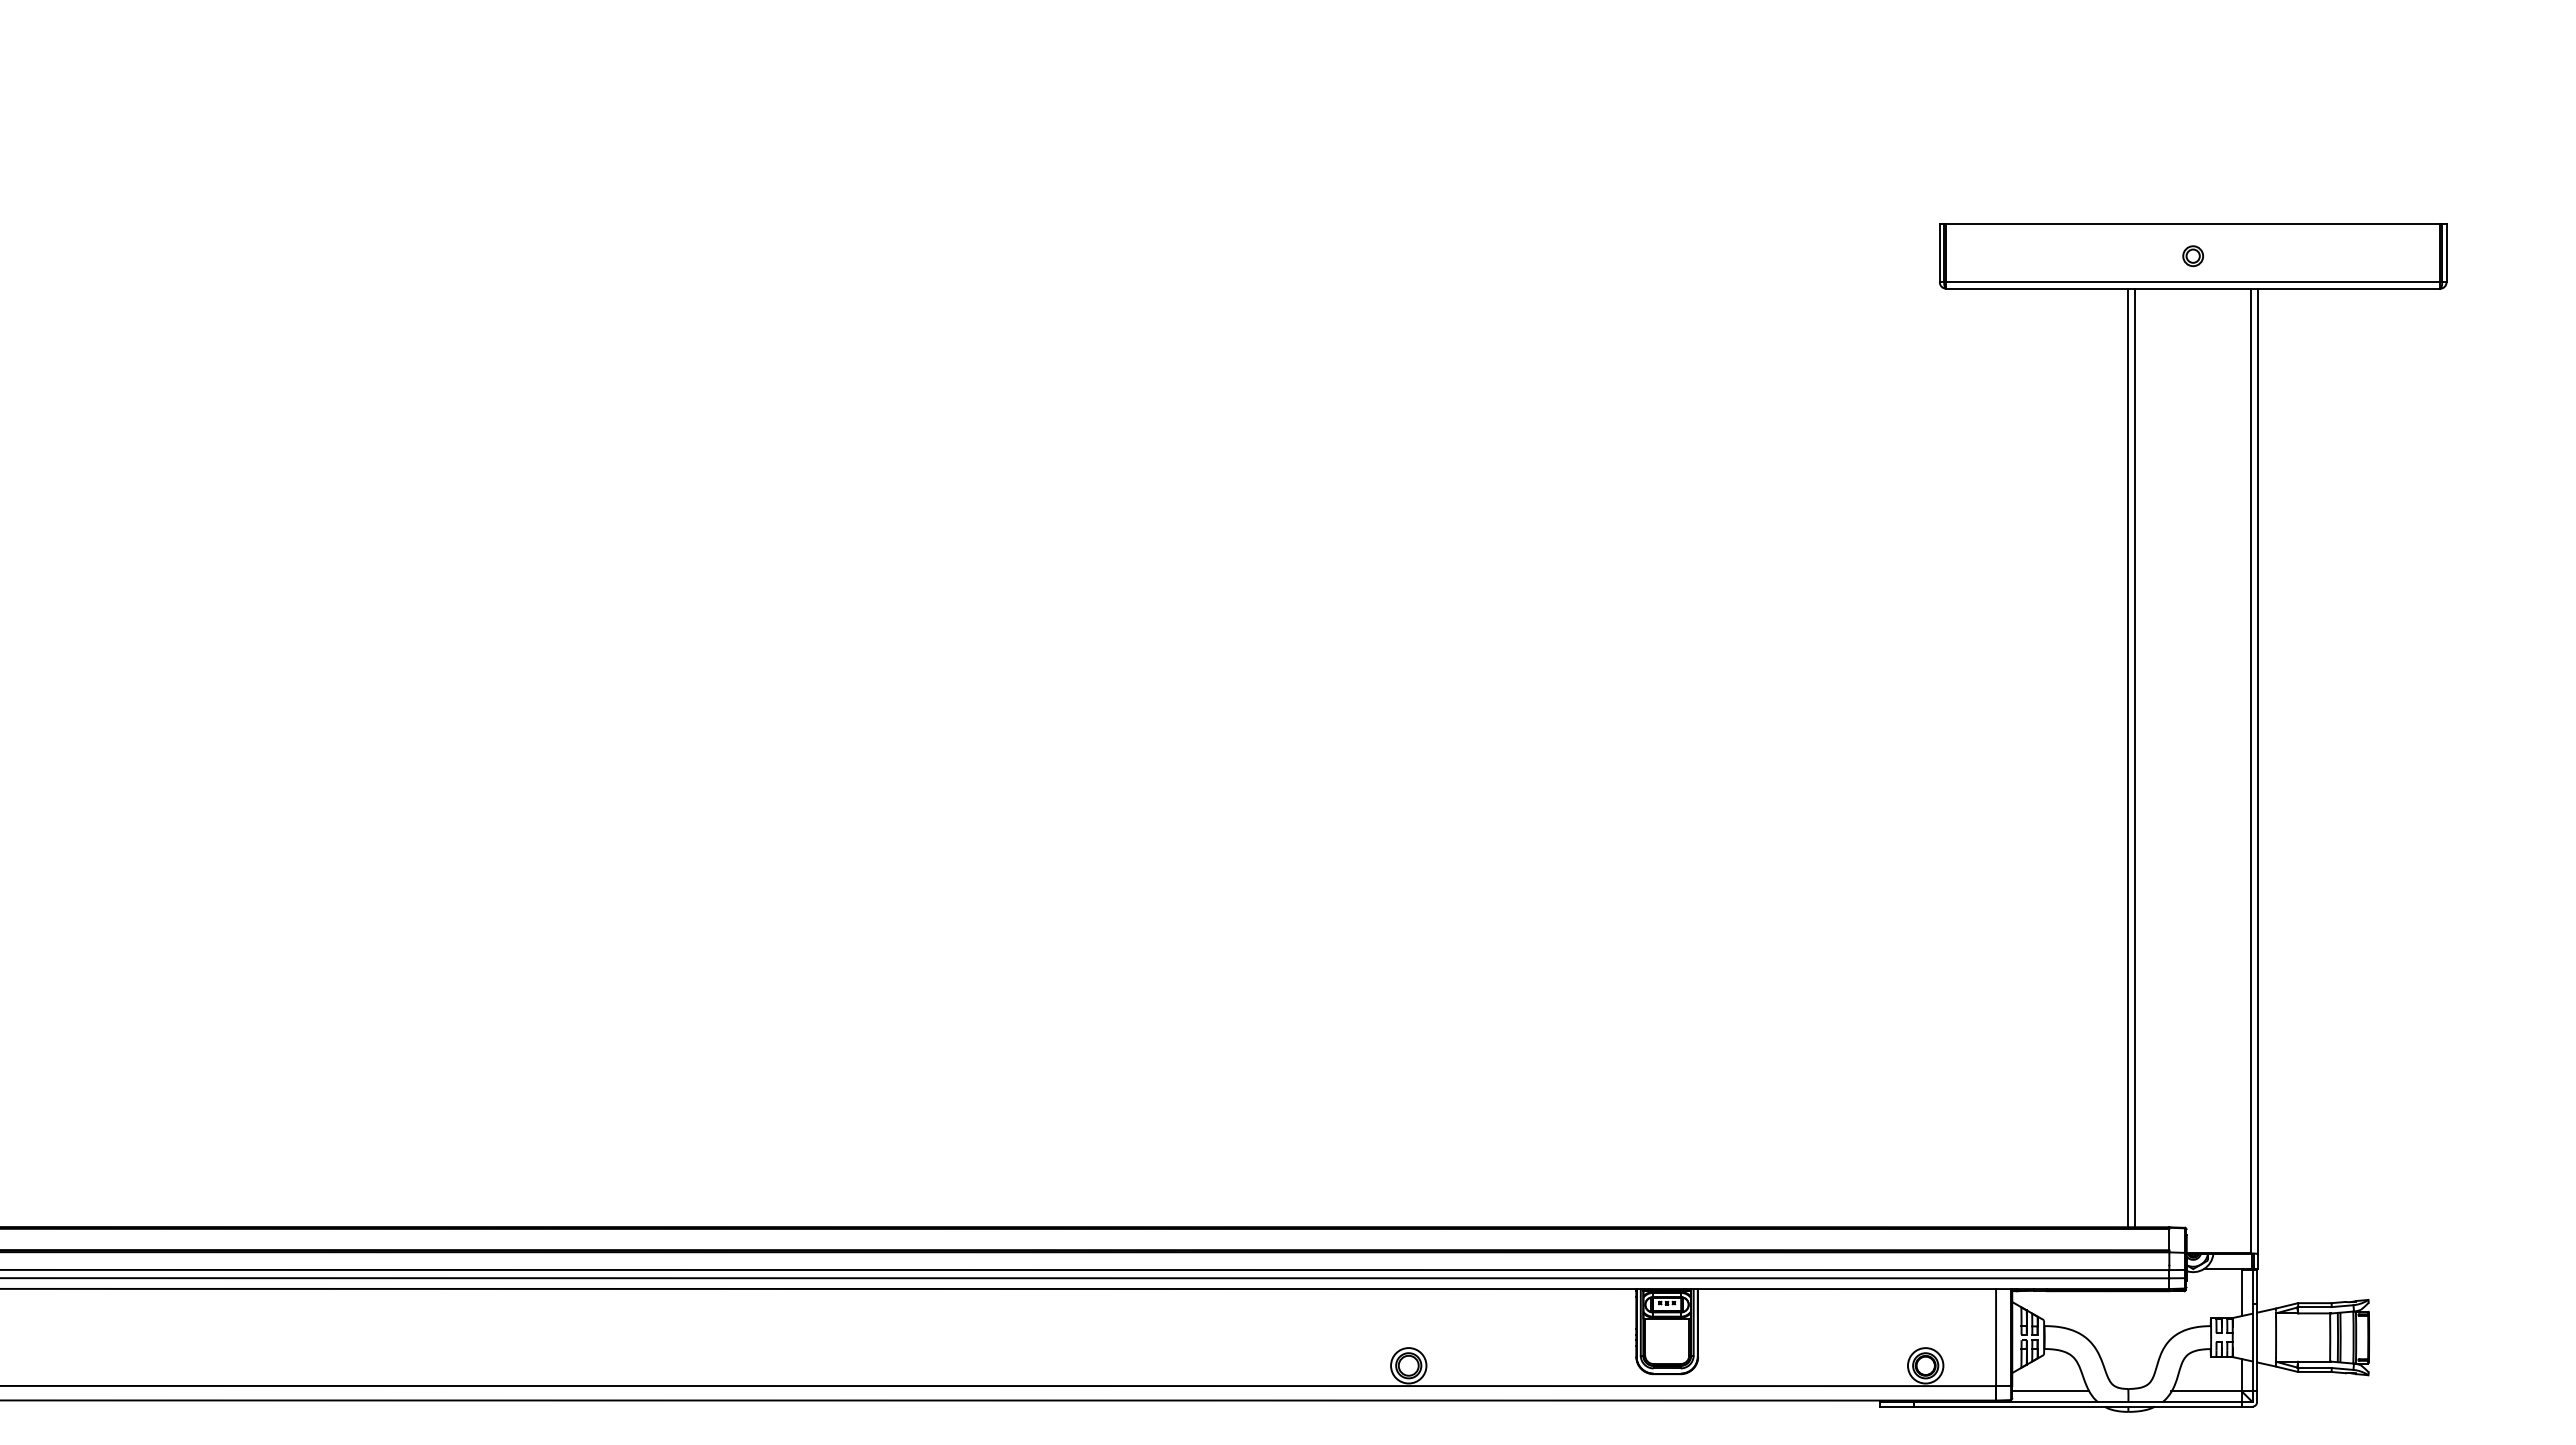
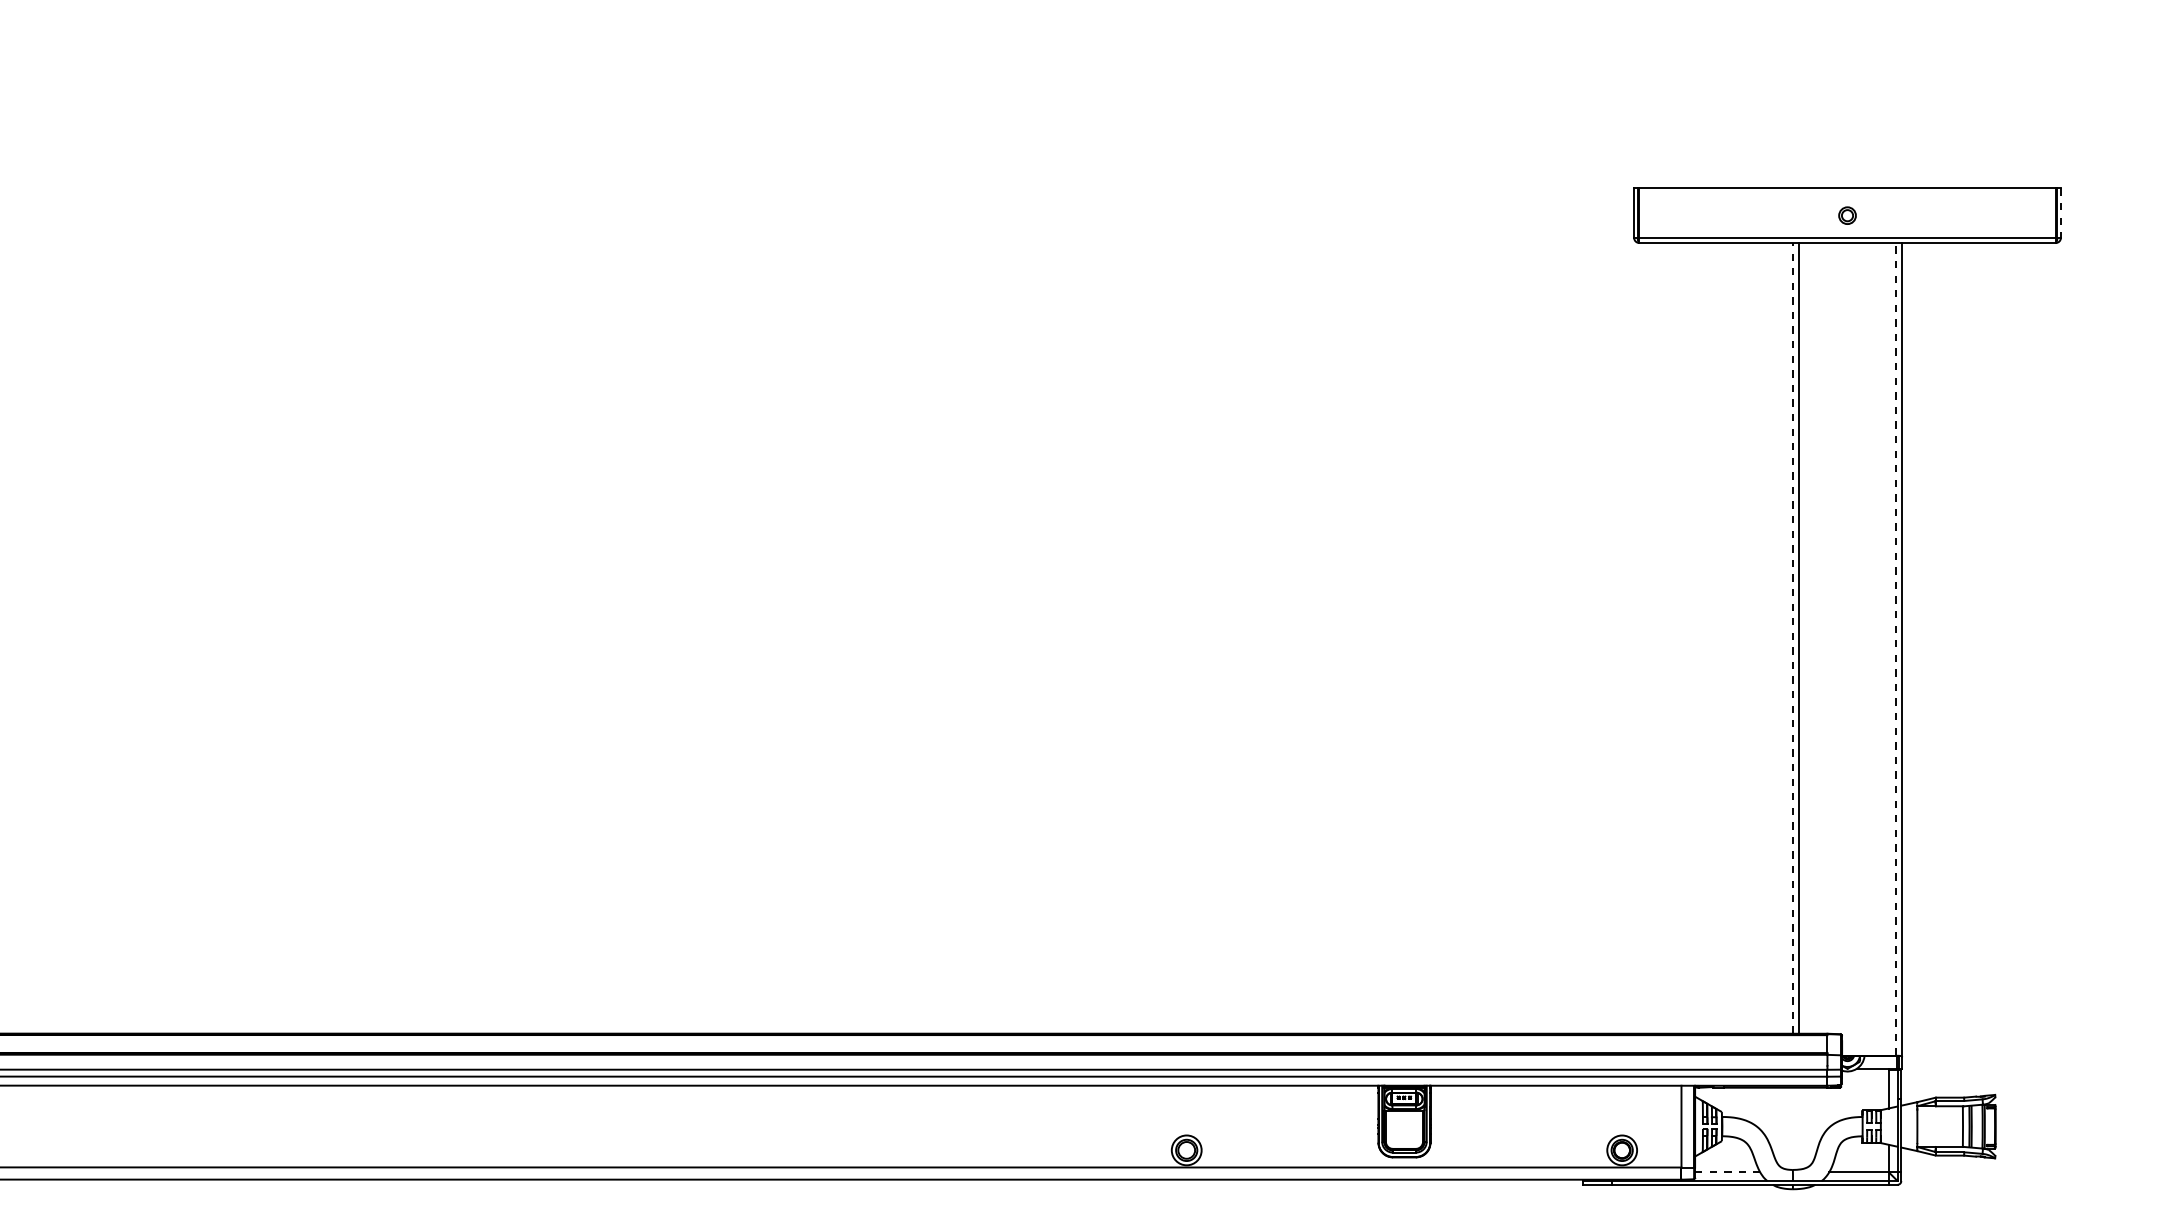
line: (2446, 253) -> (2060, 213), solid -> dashed
line: (2128, 757) -> (1793, 637), solid -> dashed
line: (2251, 770) -> (1896, 648), solid -> dashed
line: (2050, 1391) -> (1727, 1172), solid -> dashed

